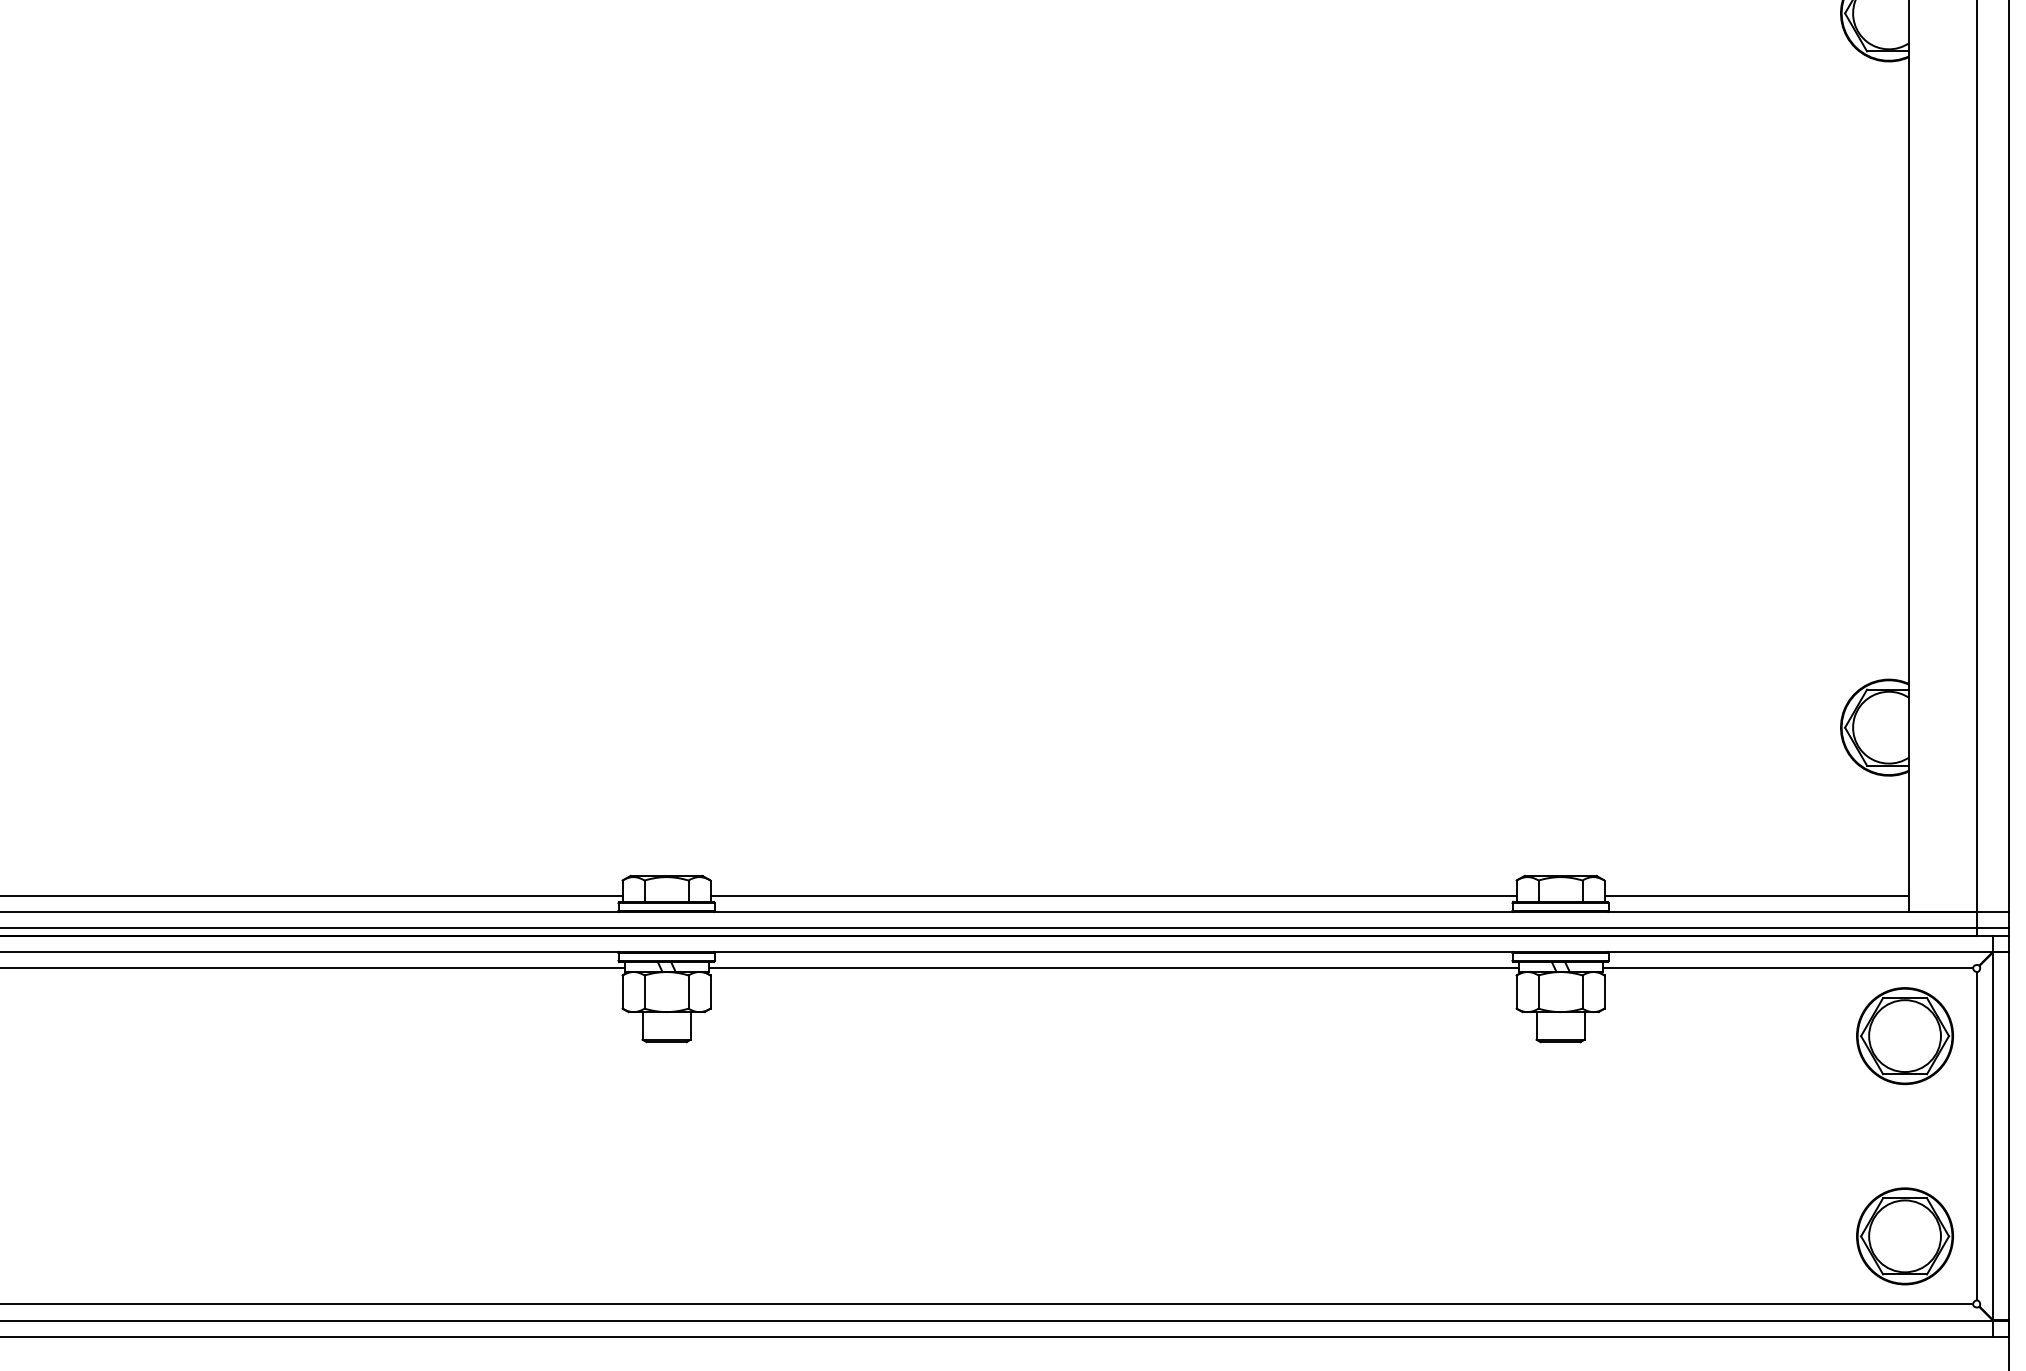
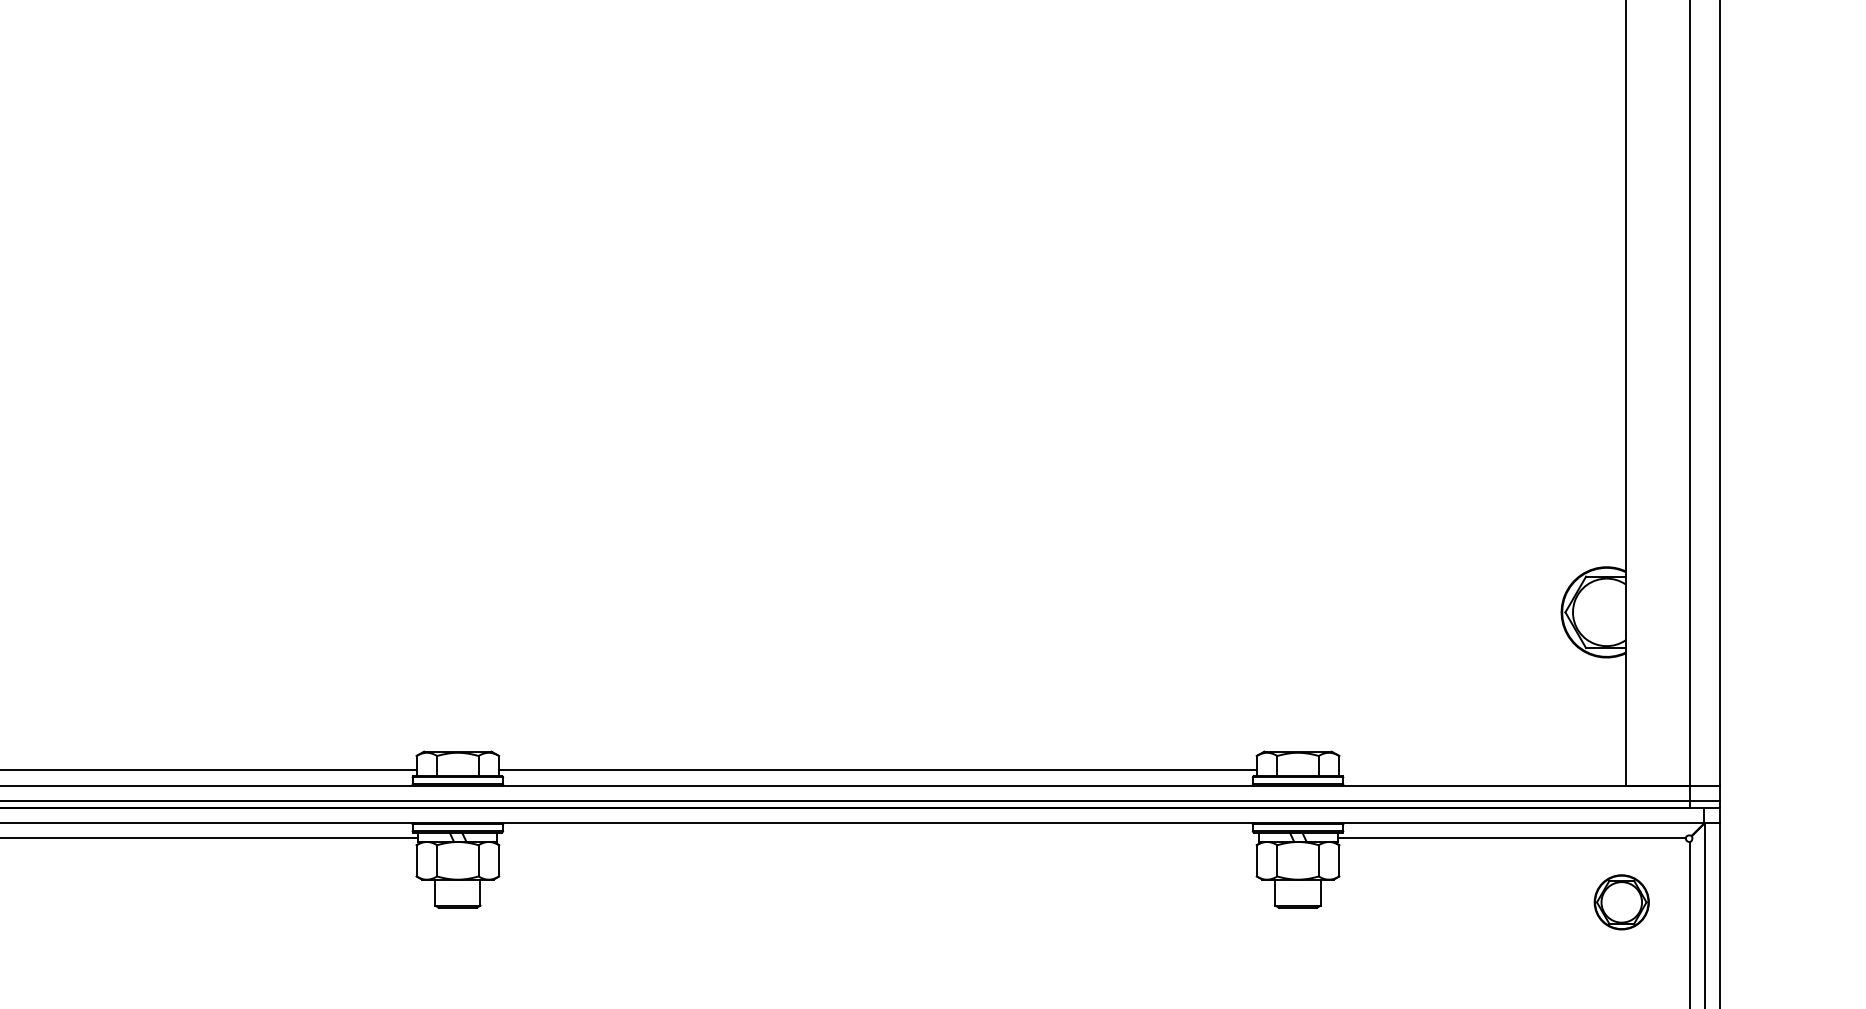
line: (1756, 895) -> (1482, 770), removed
line: (1113, 968) -> (877, 838), removed
part: (1904, 1036) -> (1621, 902), size x0.6

